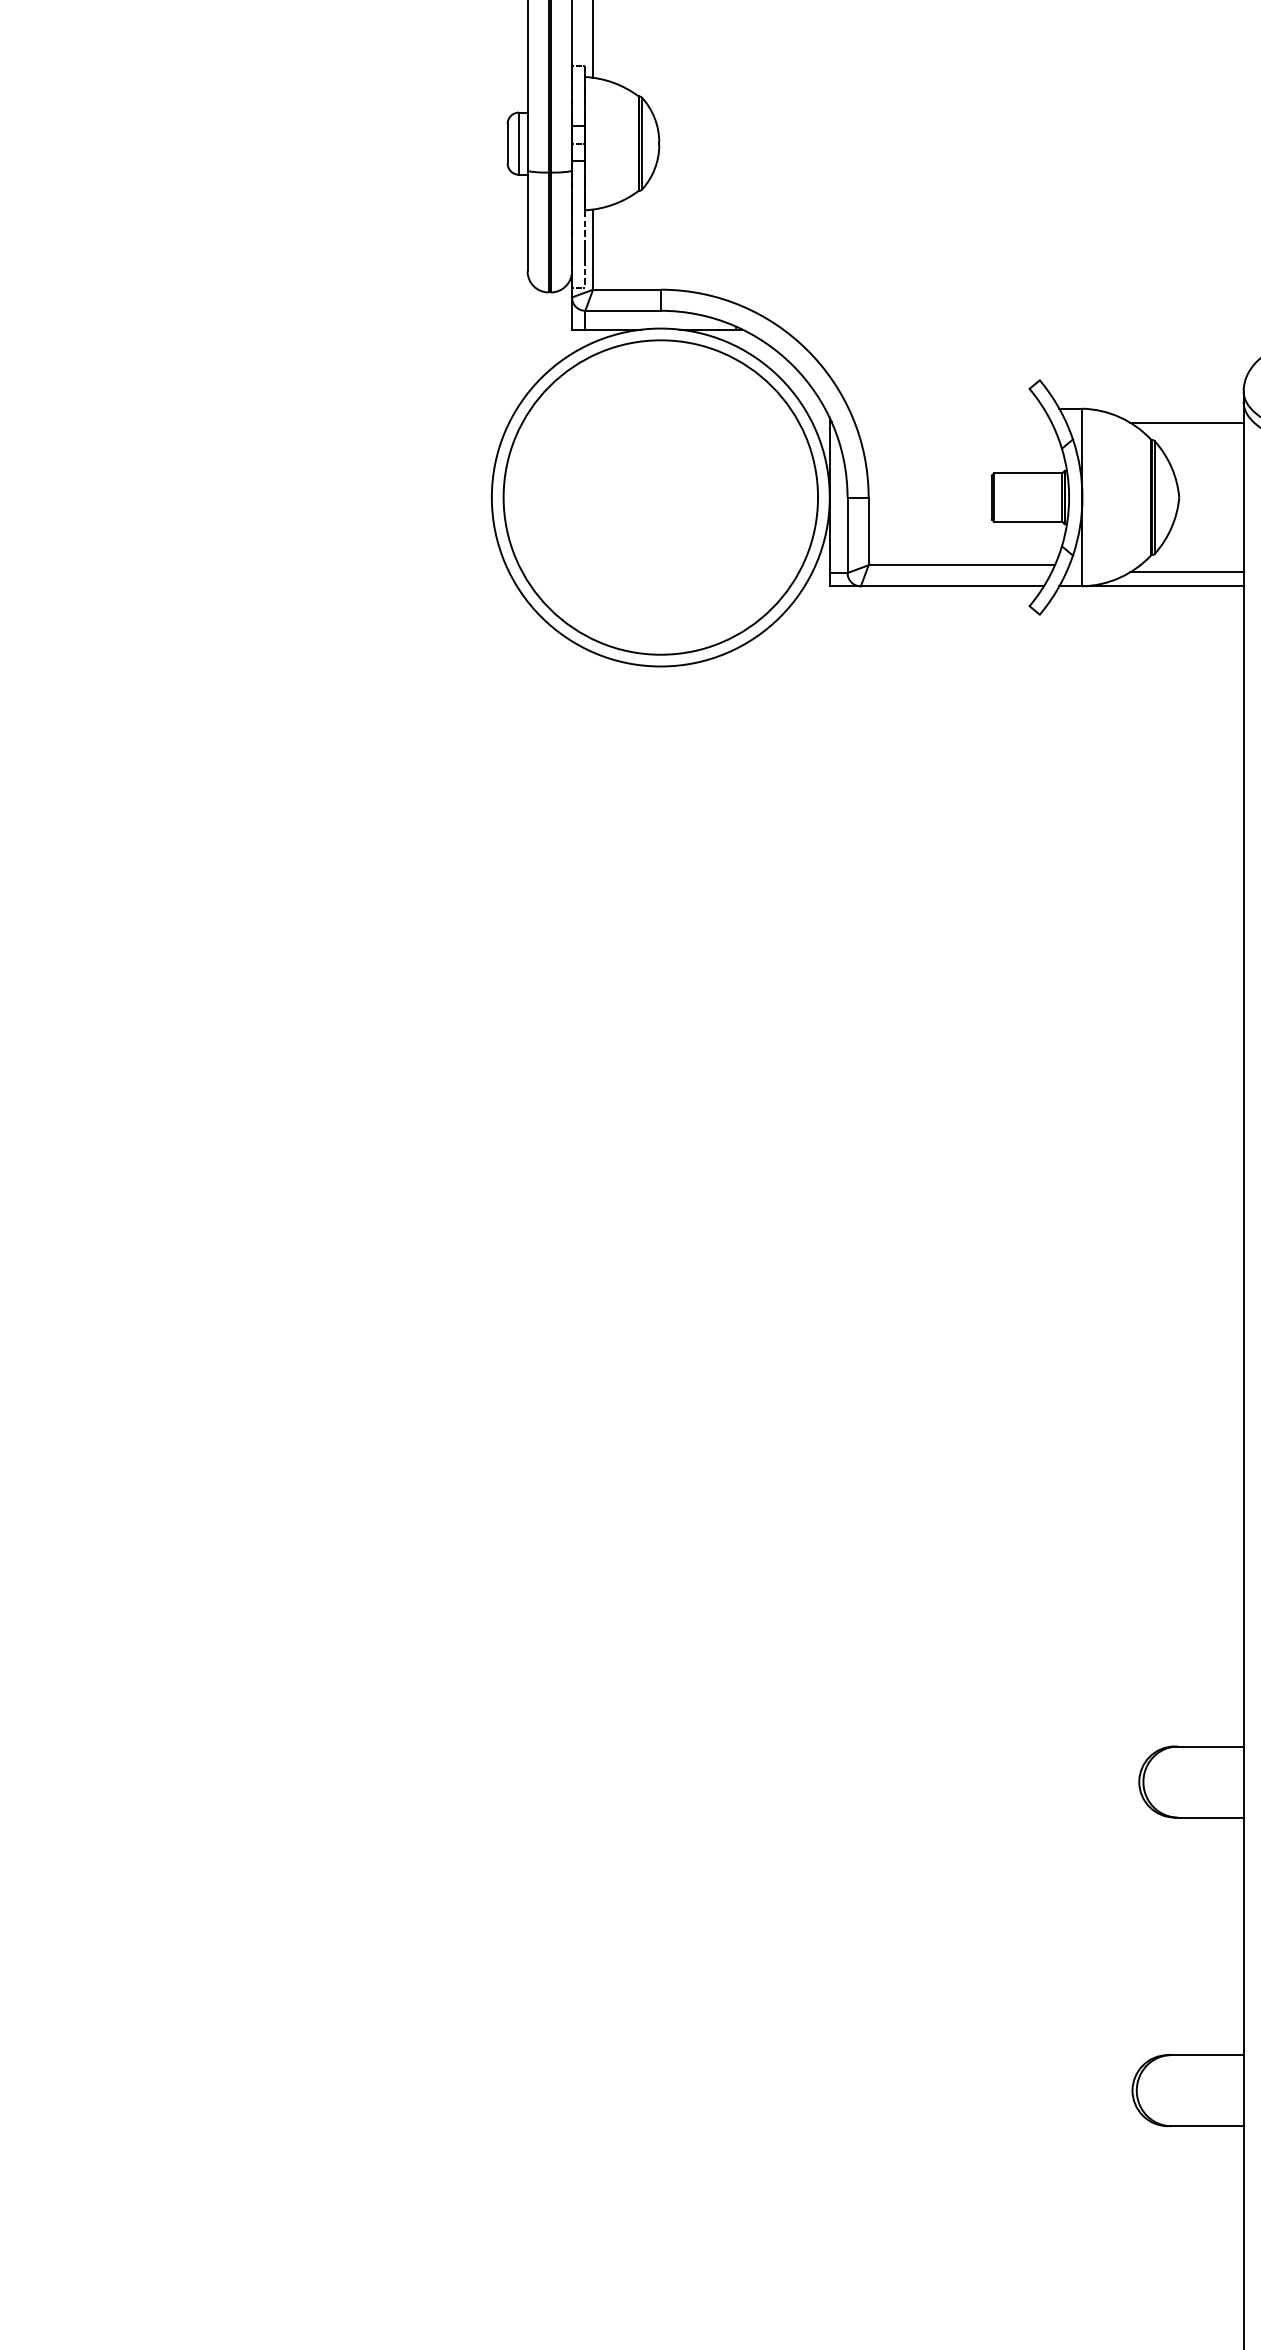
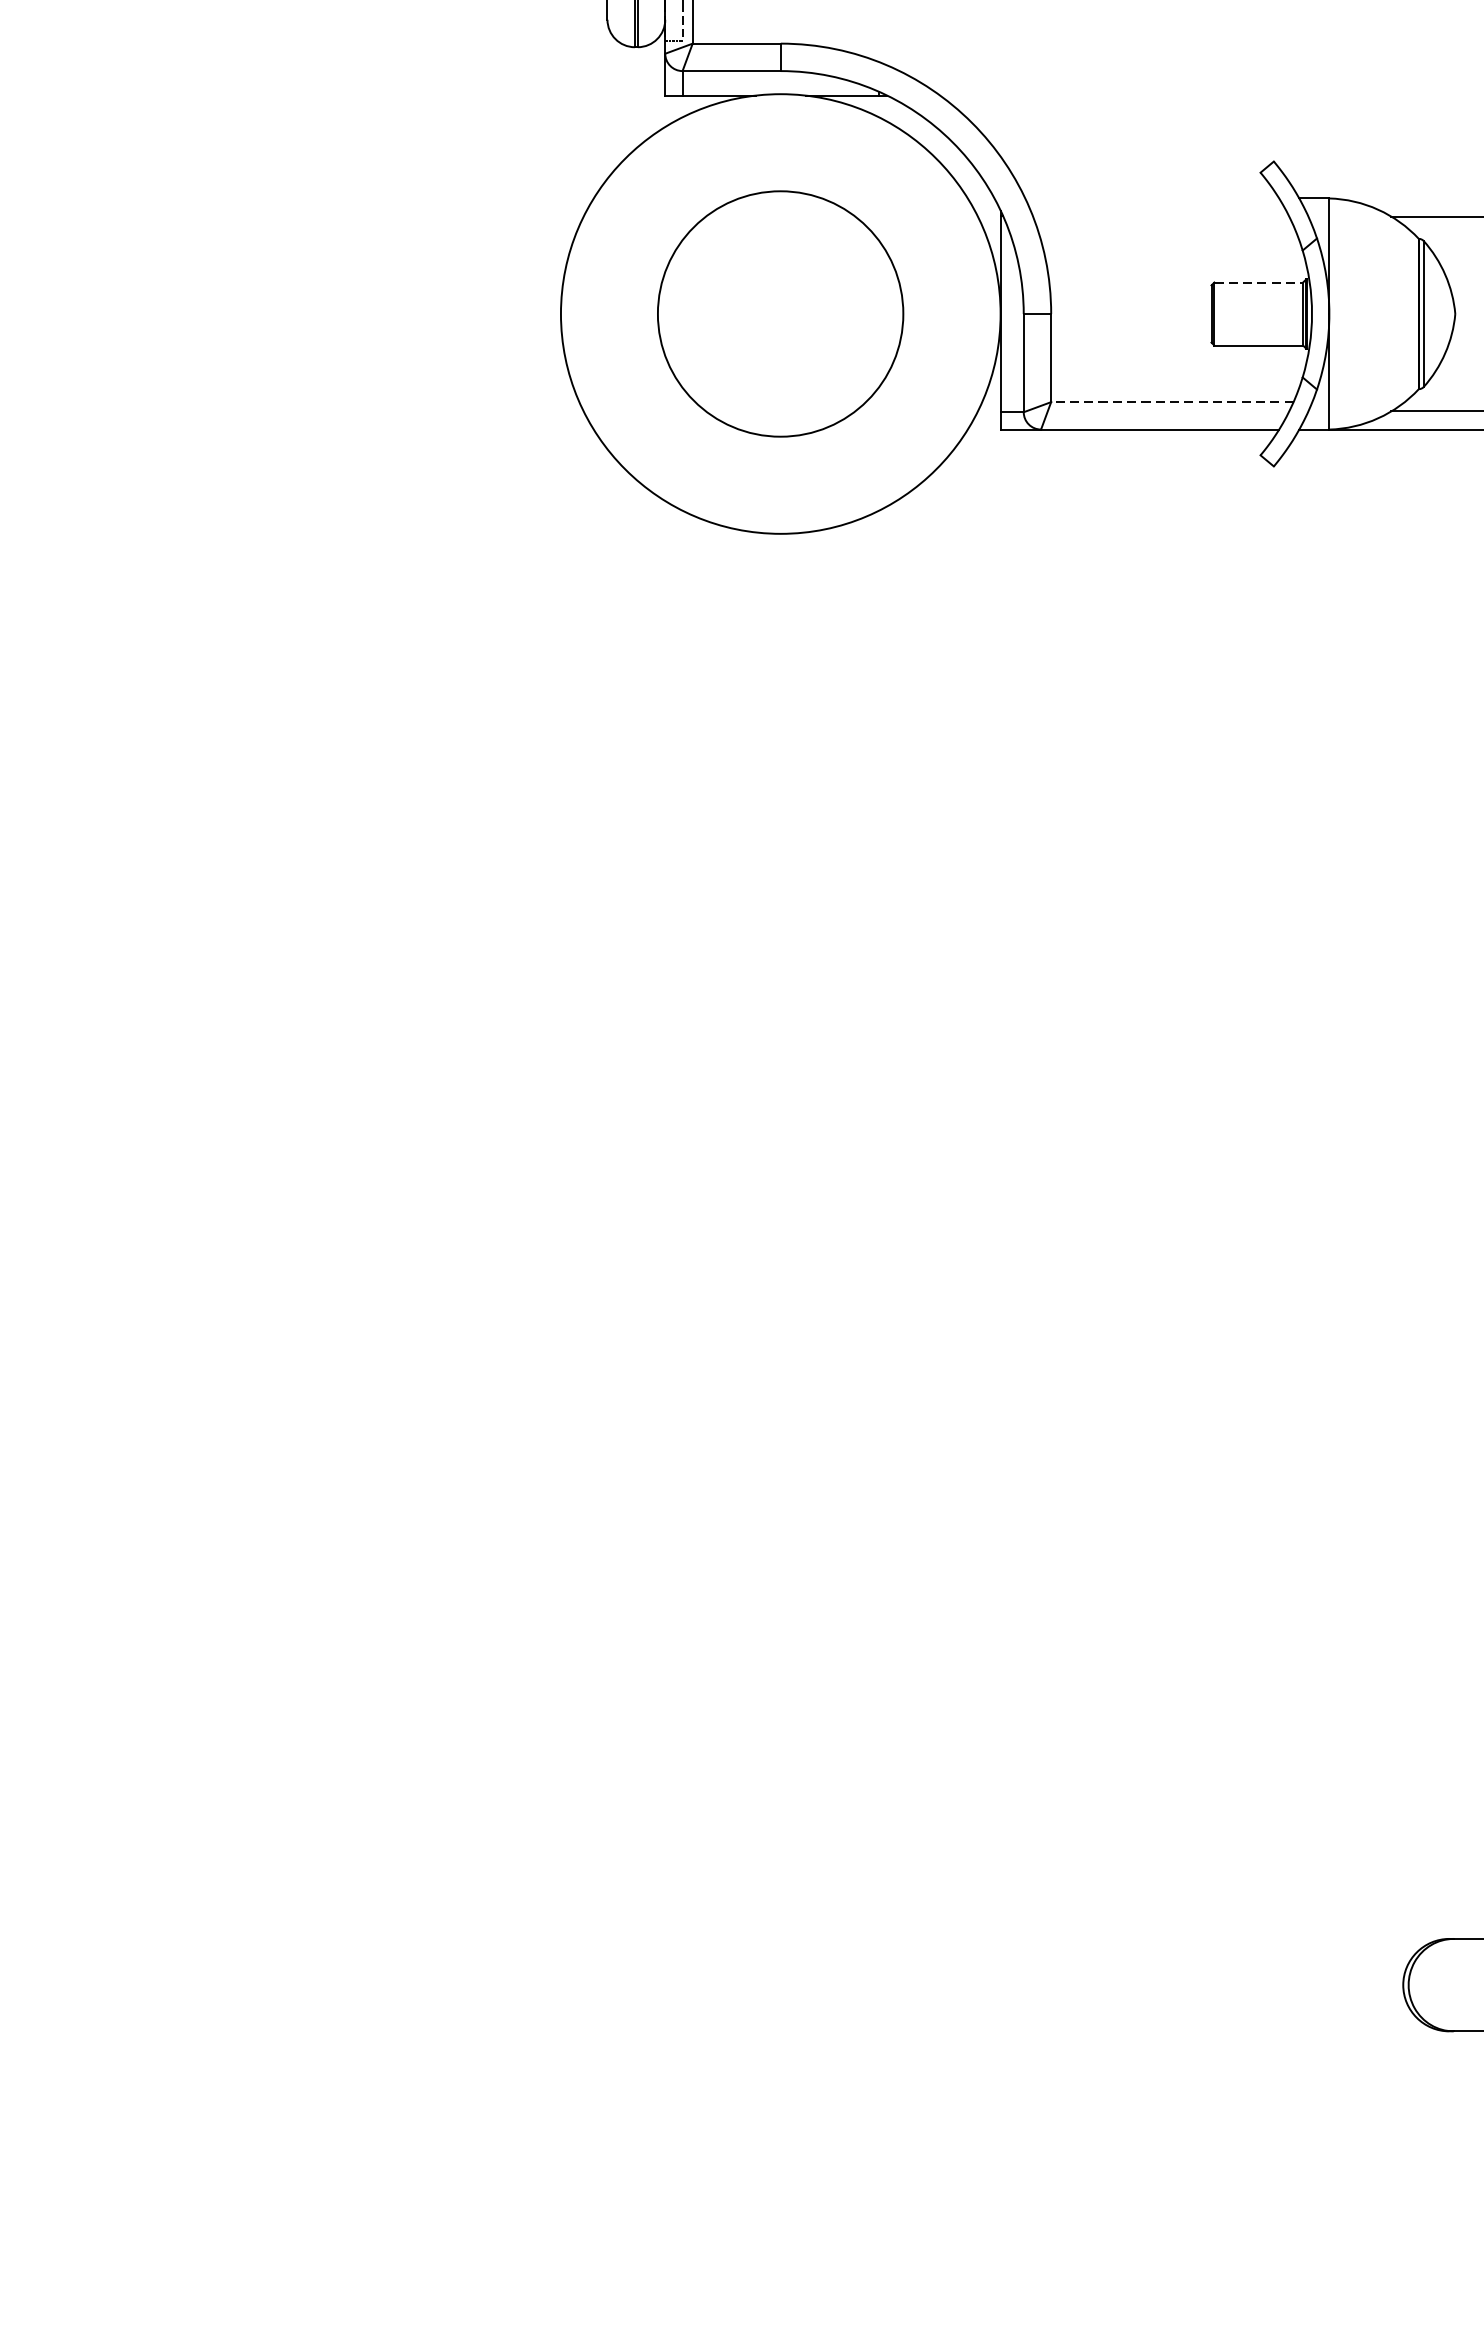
line: (1028, 473) -> (1259, 282), solid -> dashed
circle: (660, 497) -> (780, 313), size x0.6
line: (961, 565) -> (1171, 402), solid -> dashed

